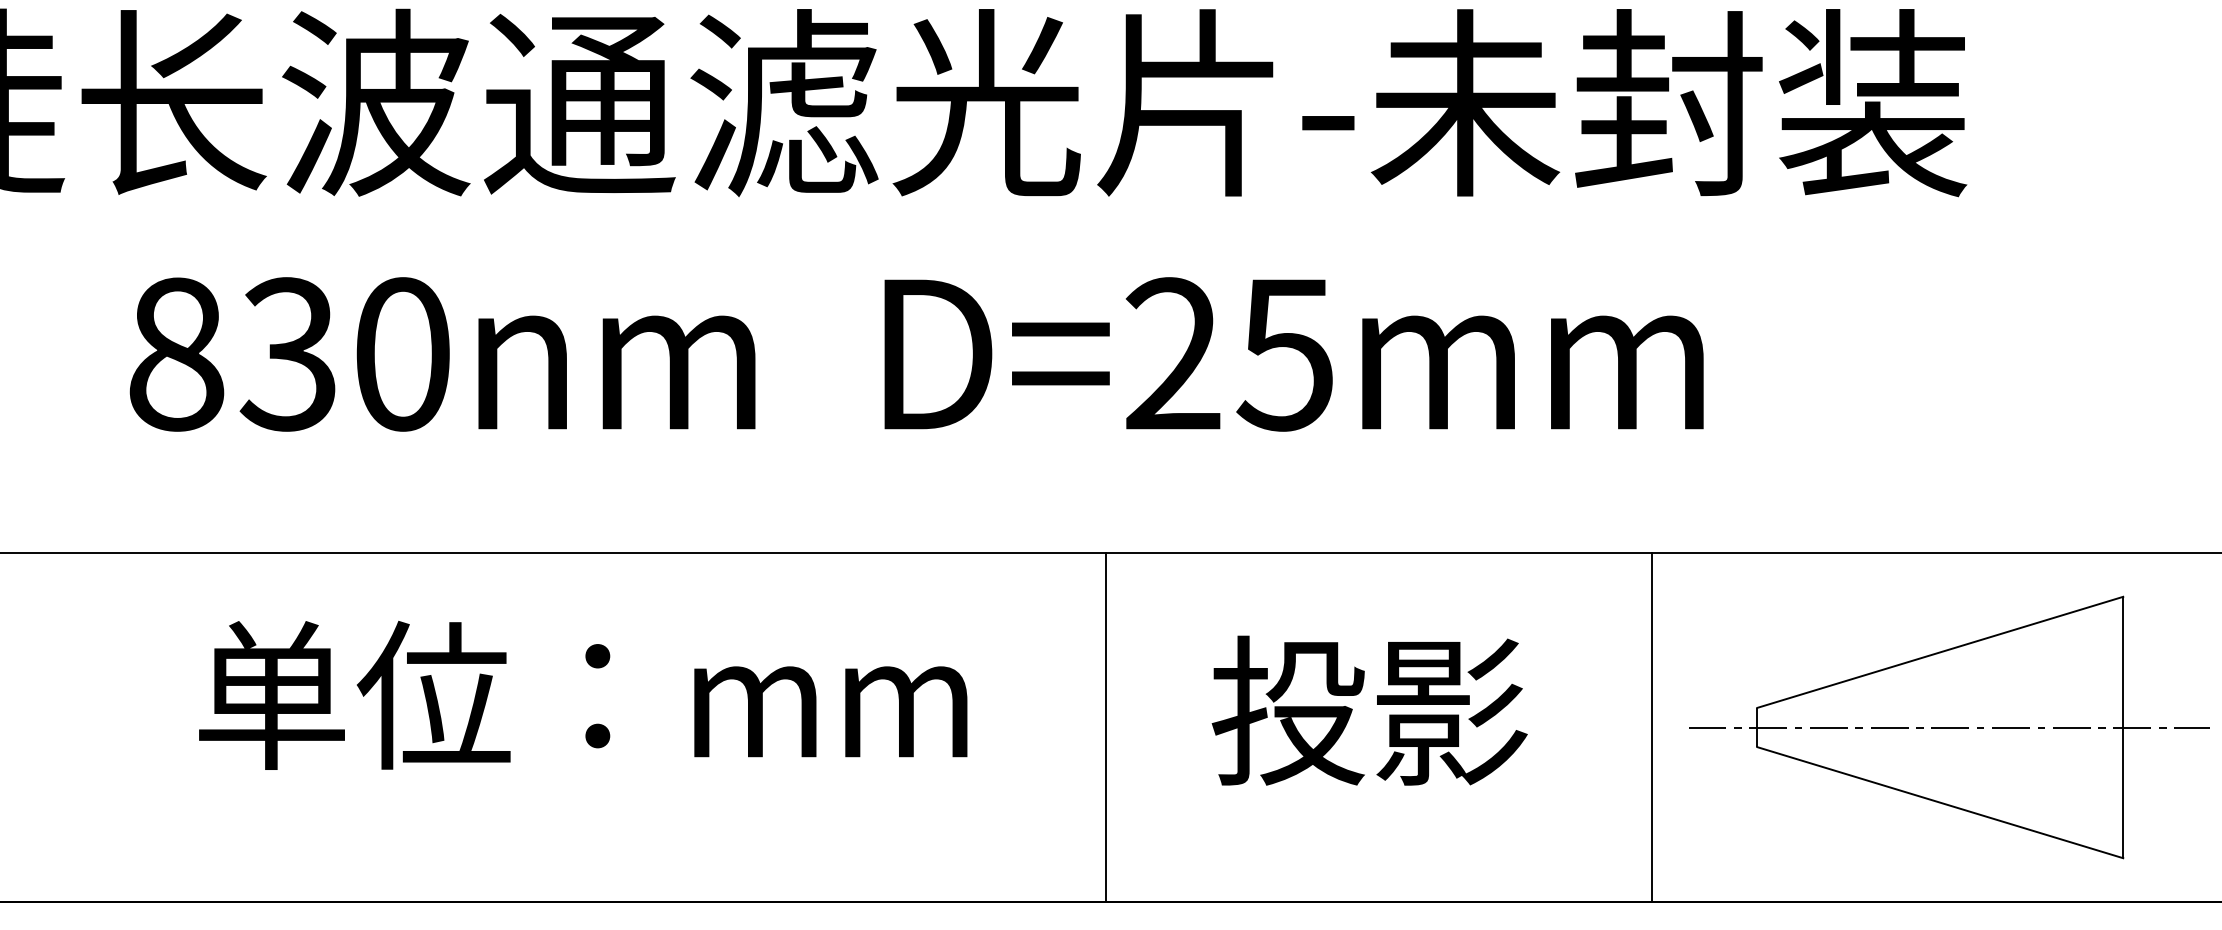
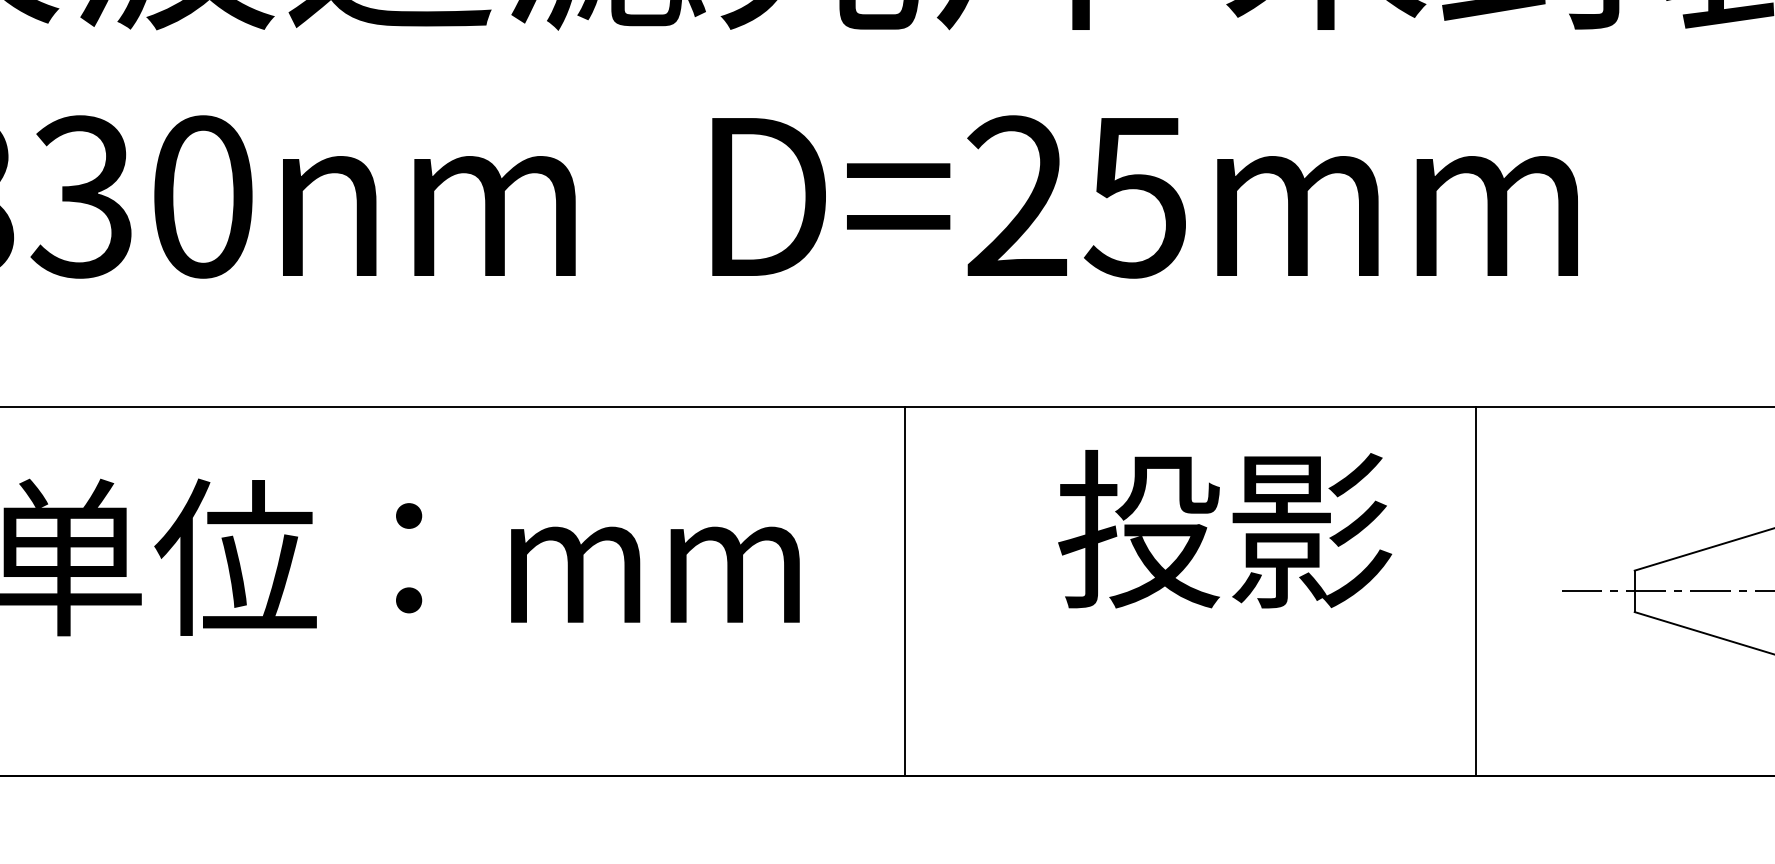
text: (1369, 710) -> (1224, 528), moved
line: (1106, 727) -> (905, 591), moved
line: (1651, 727) -> (1475, 591), moved

